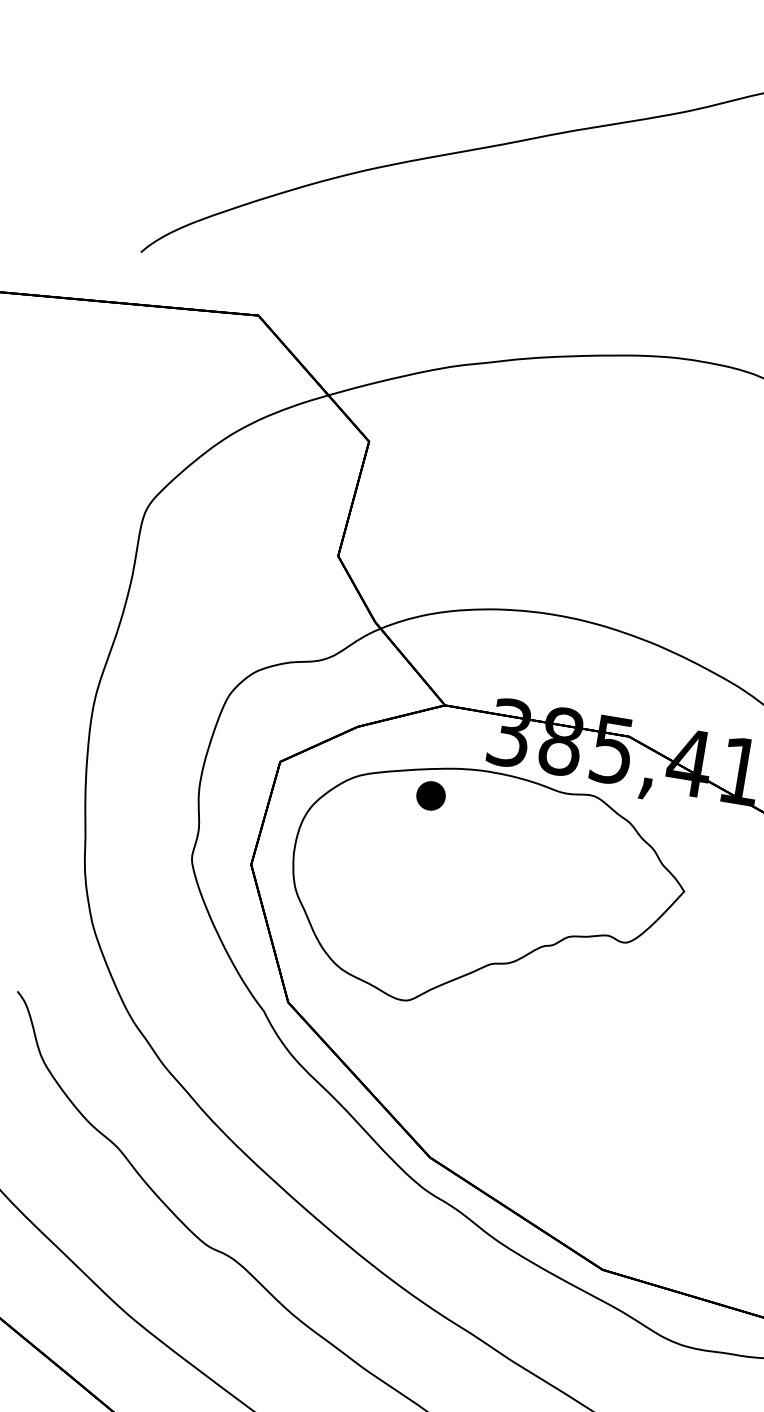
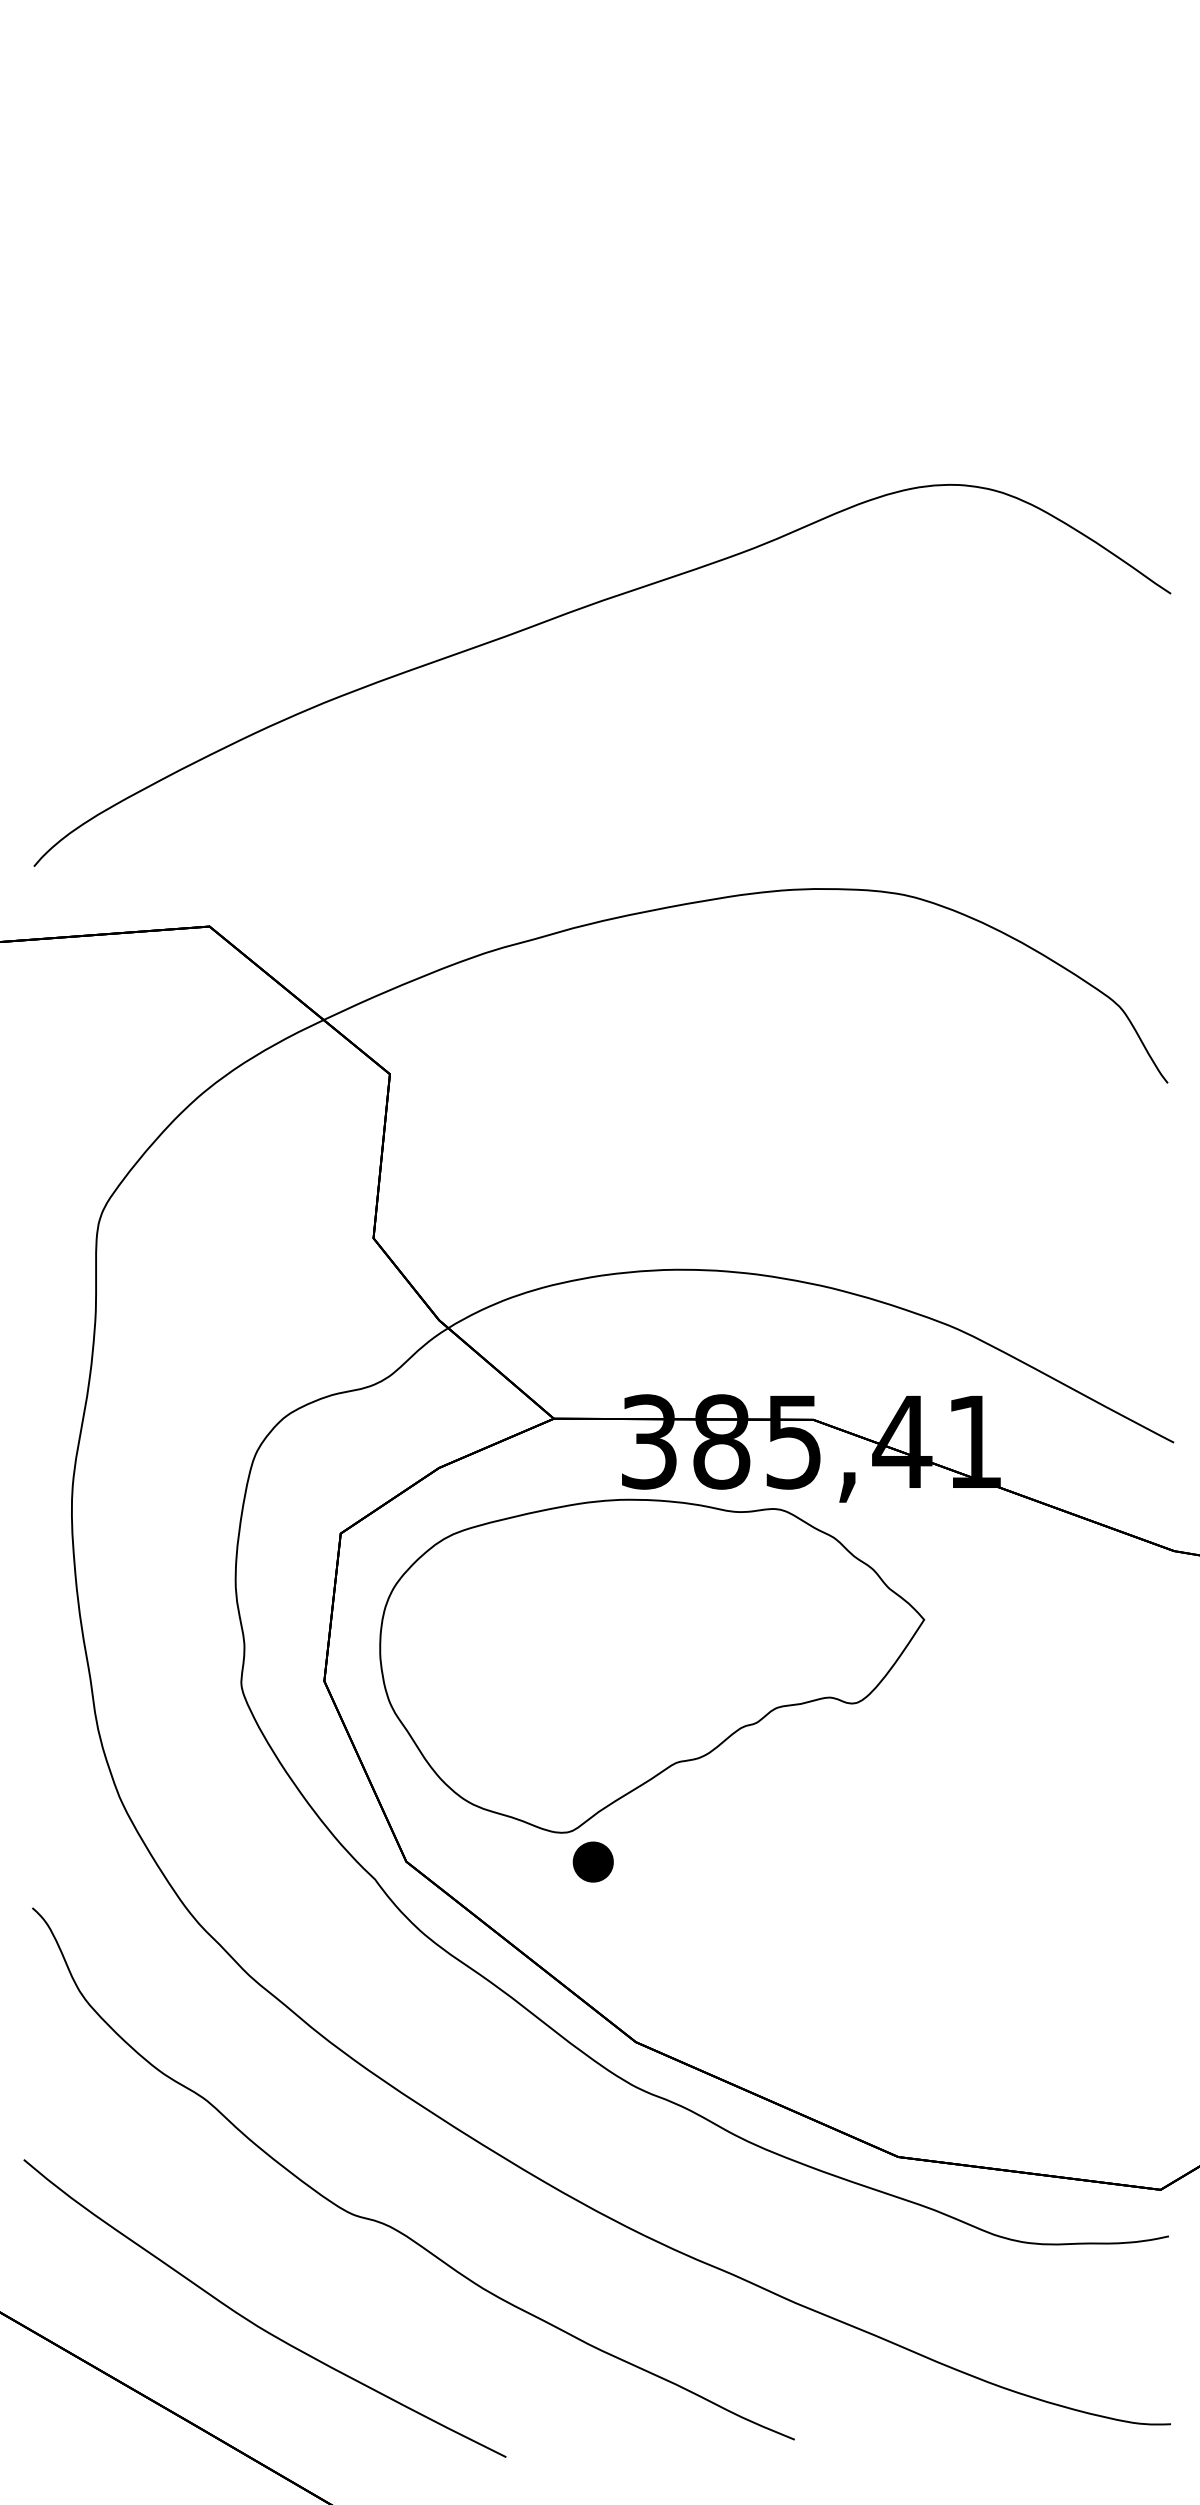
part: (430, 795) -> (592, 1861), moved

